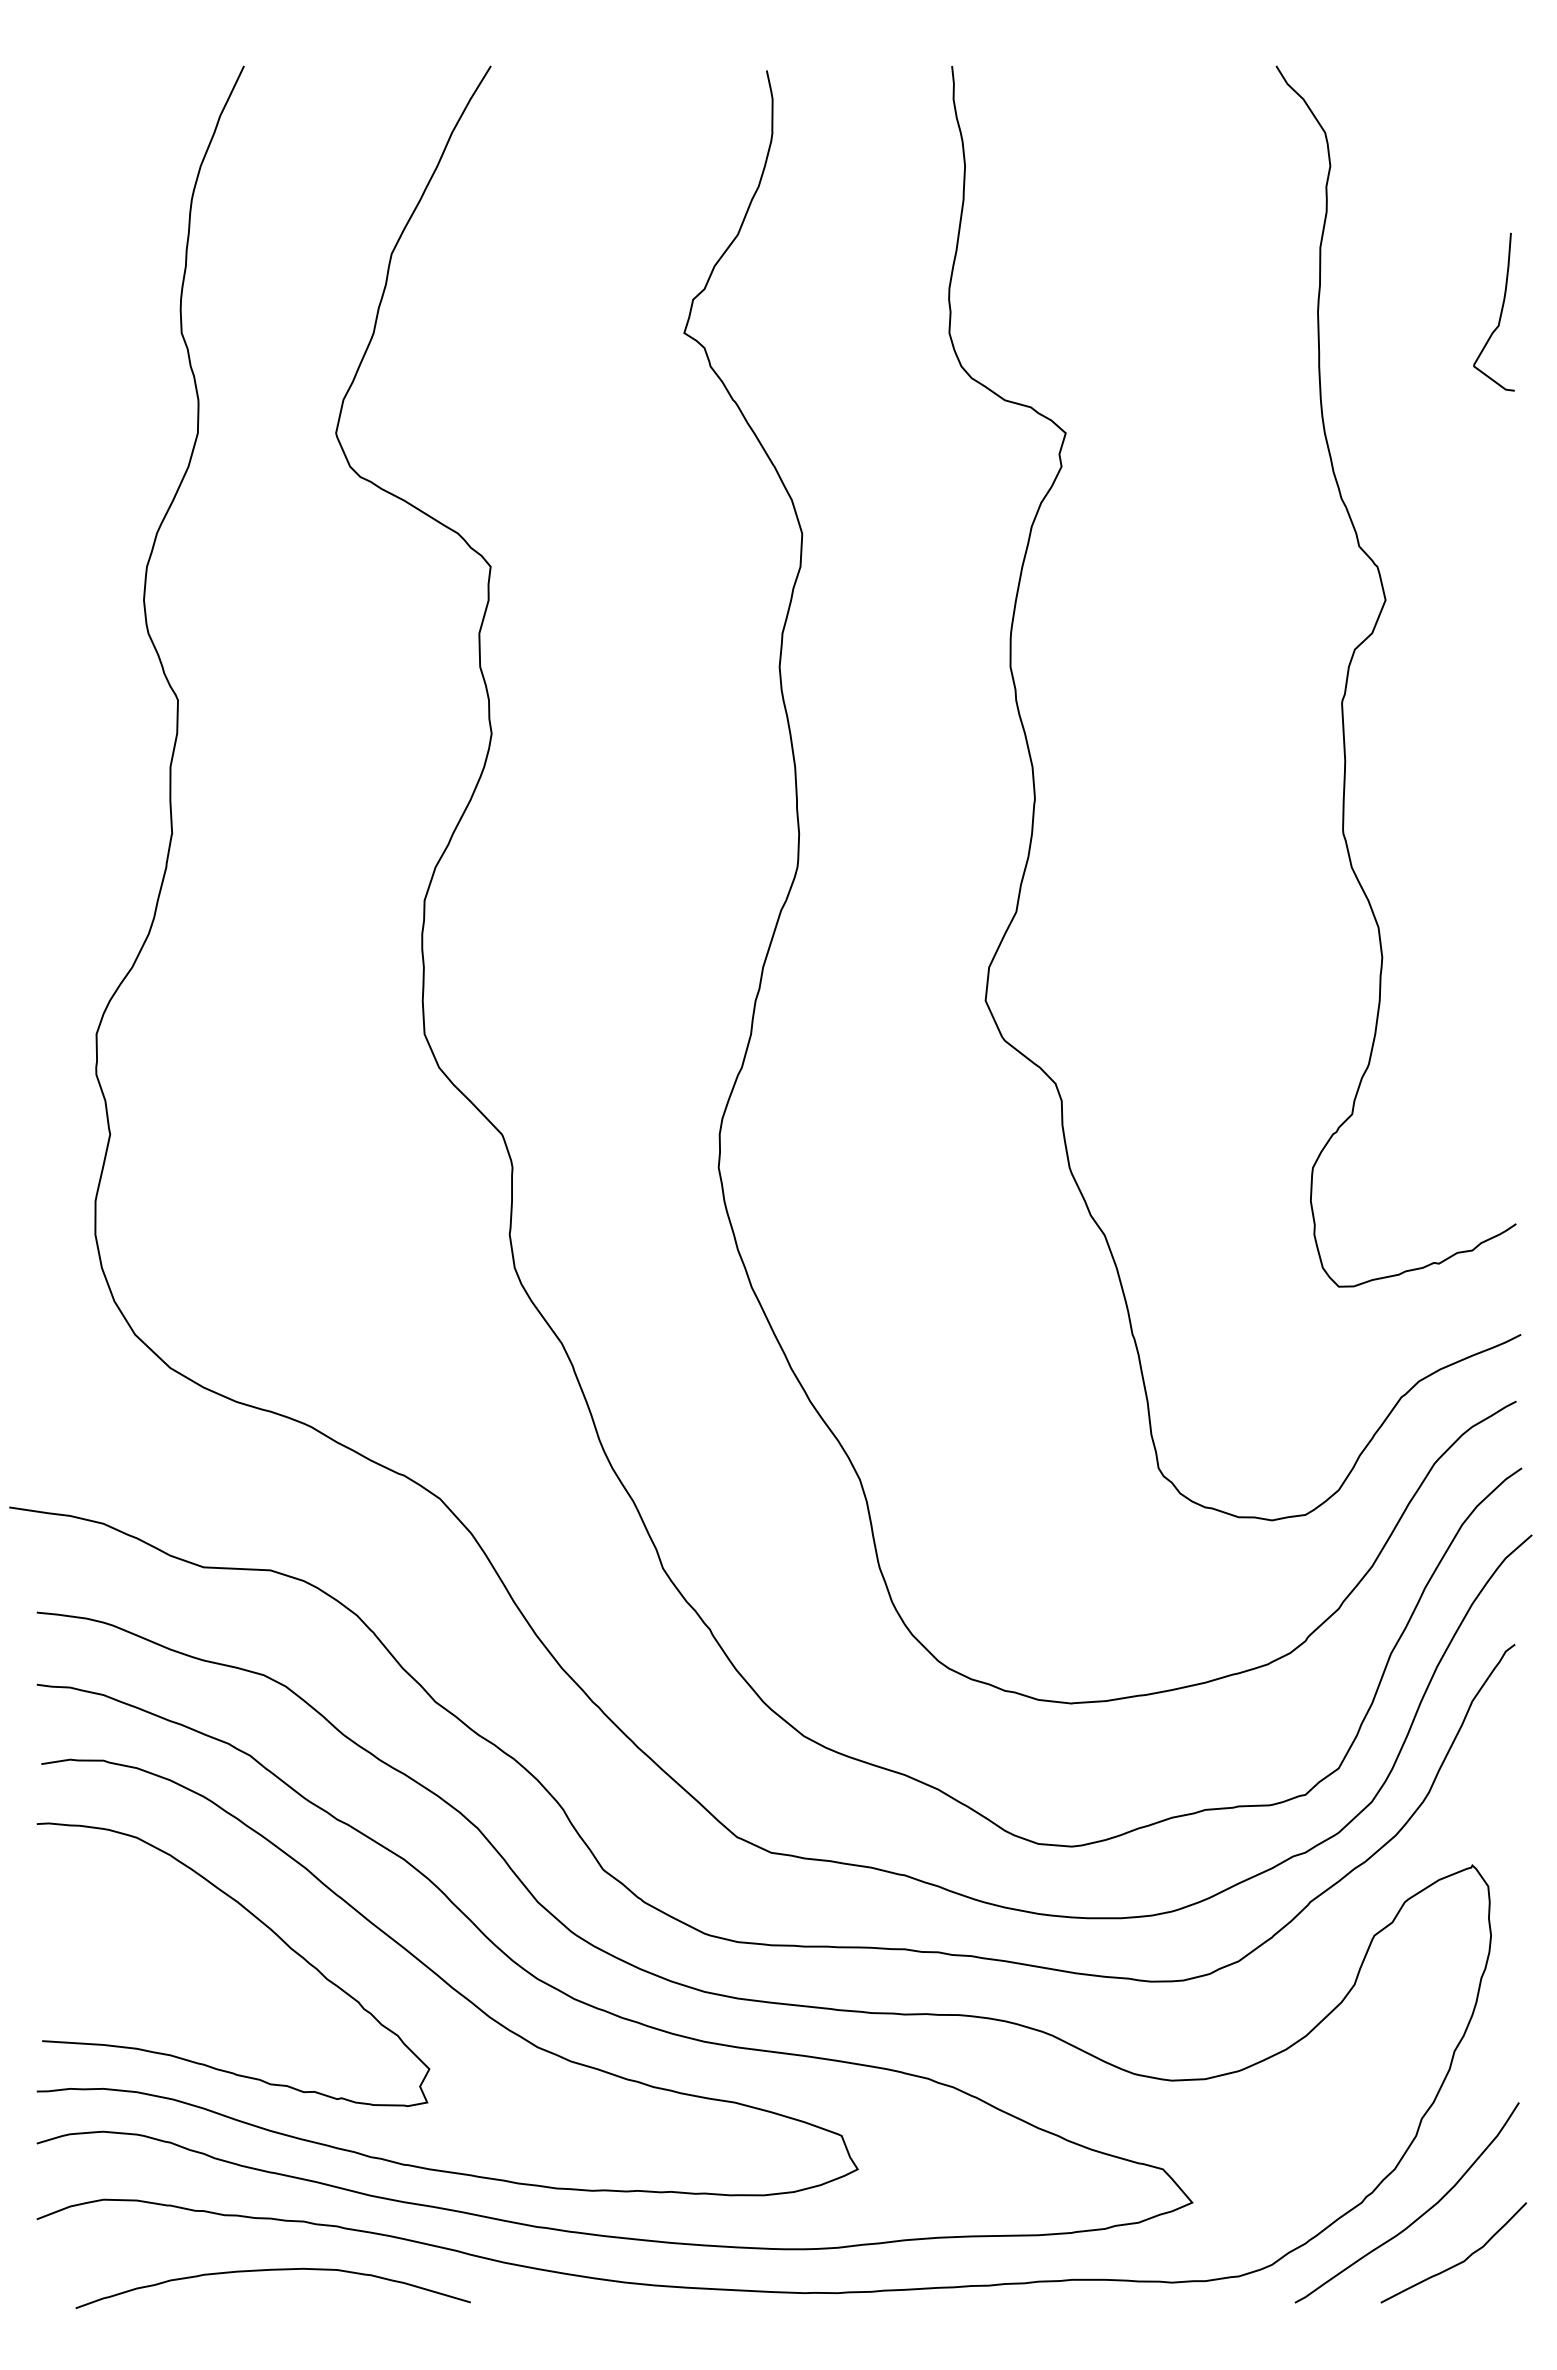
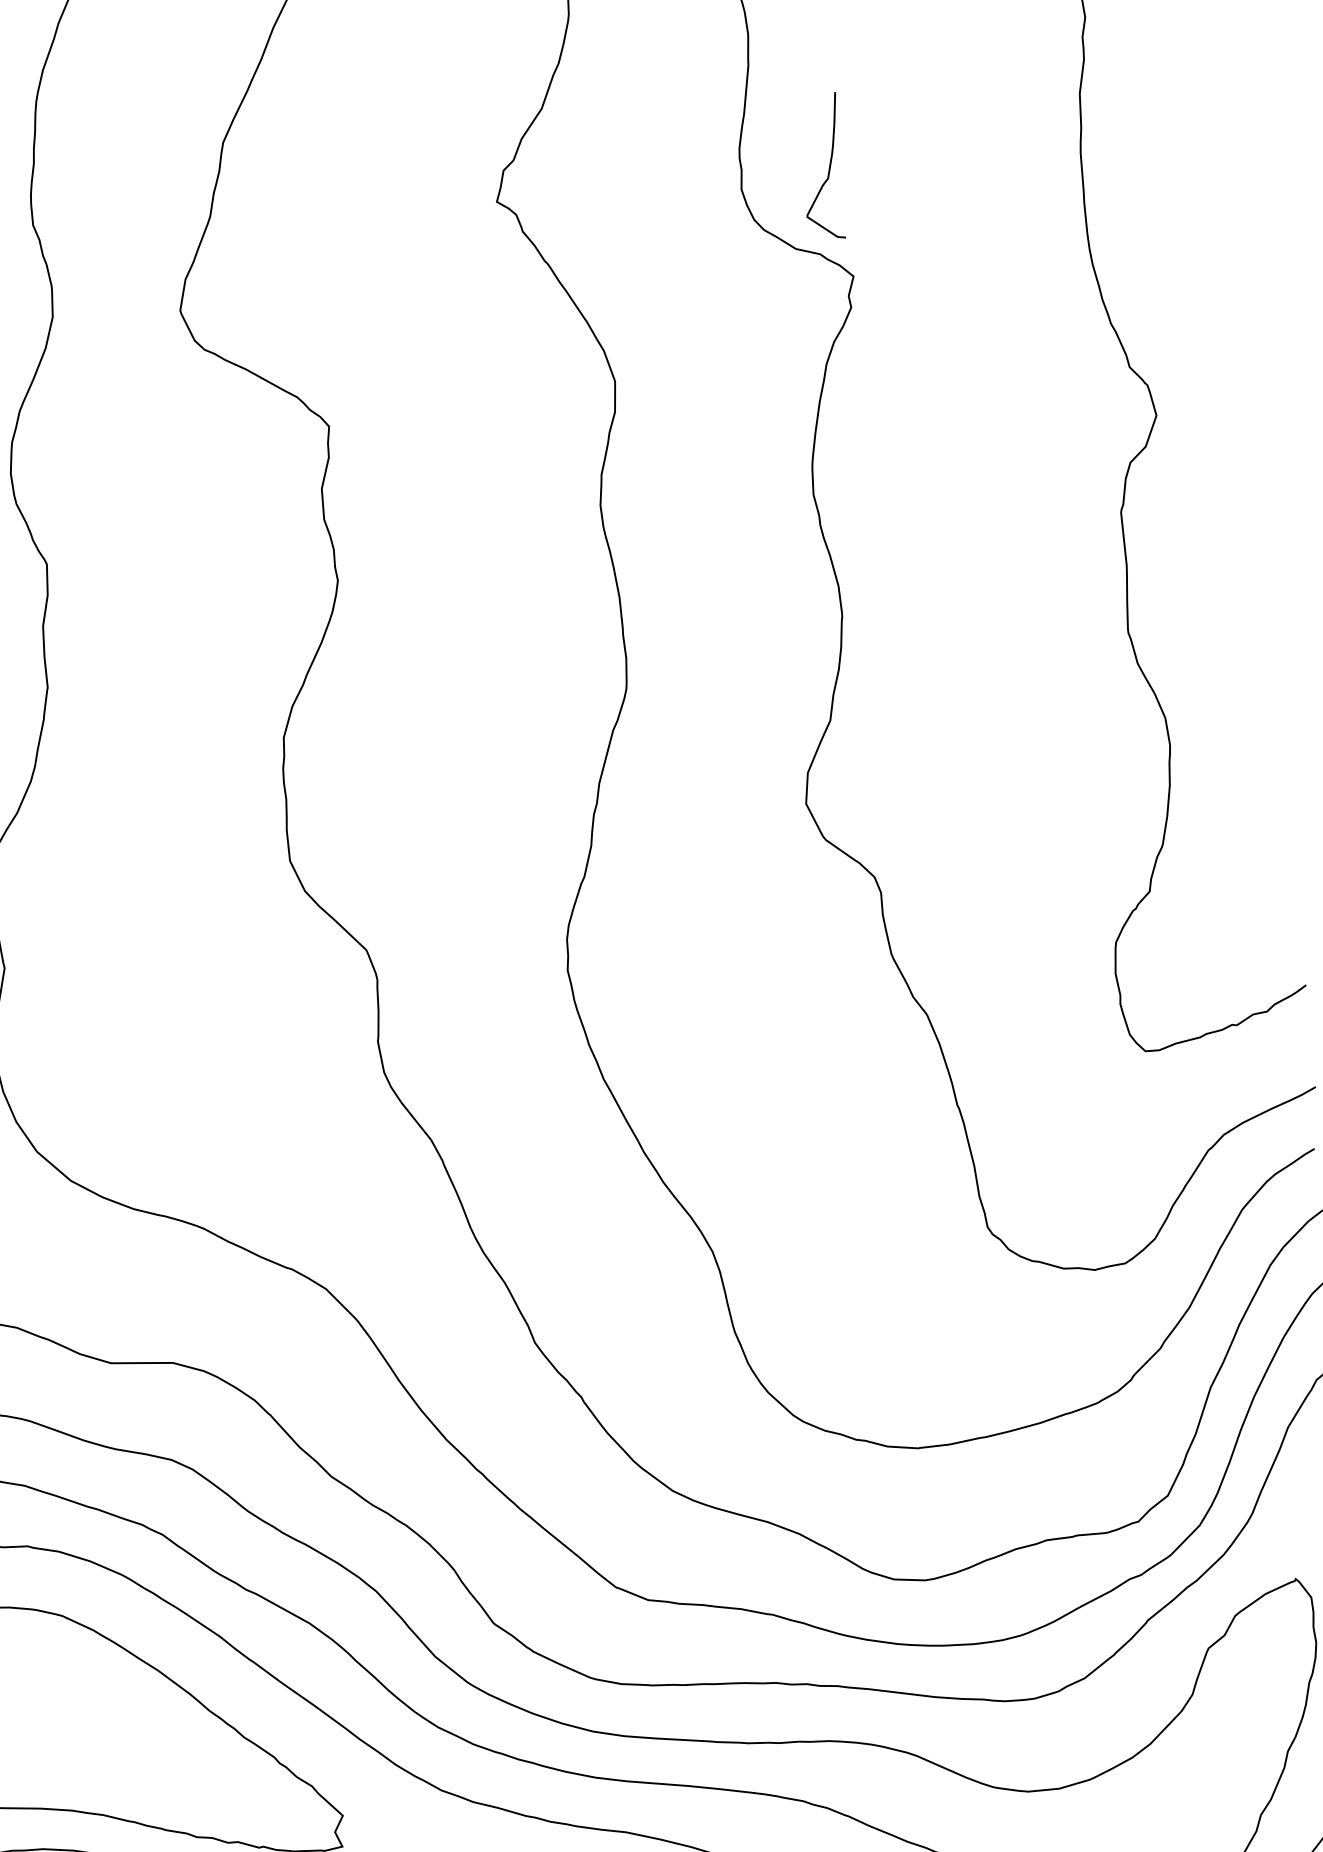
curve: (1500, 311) -> (829, 165), moved

